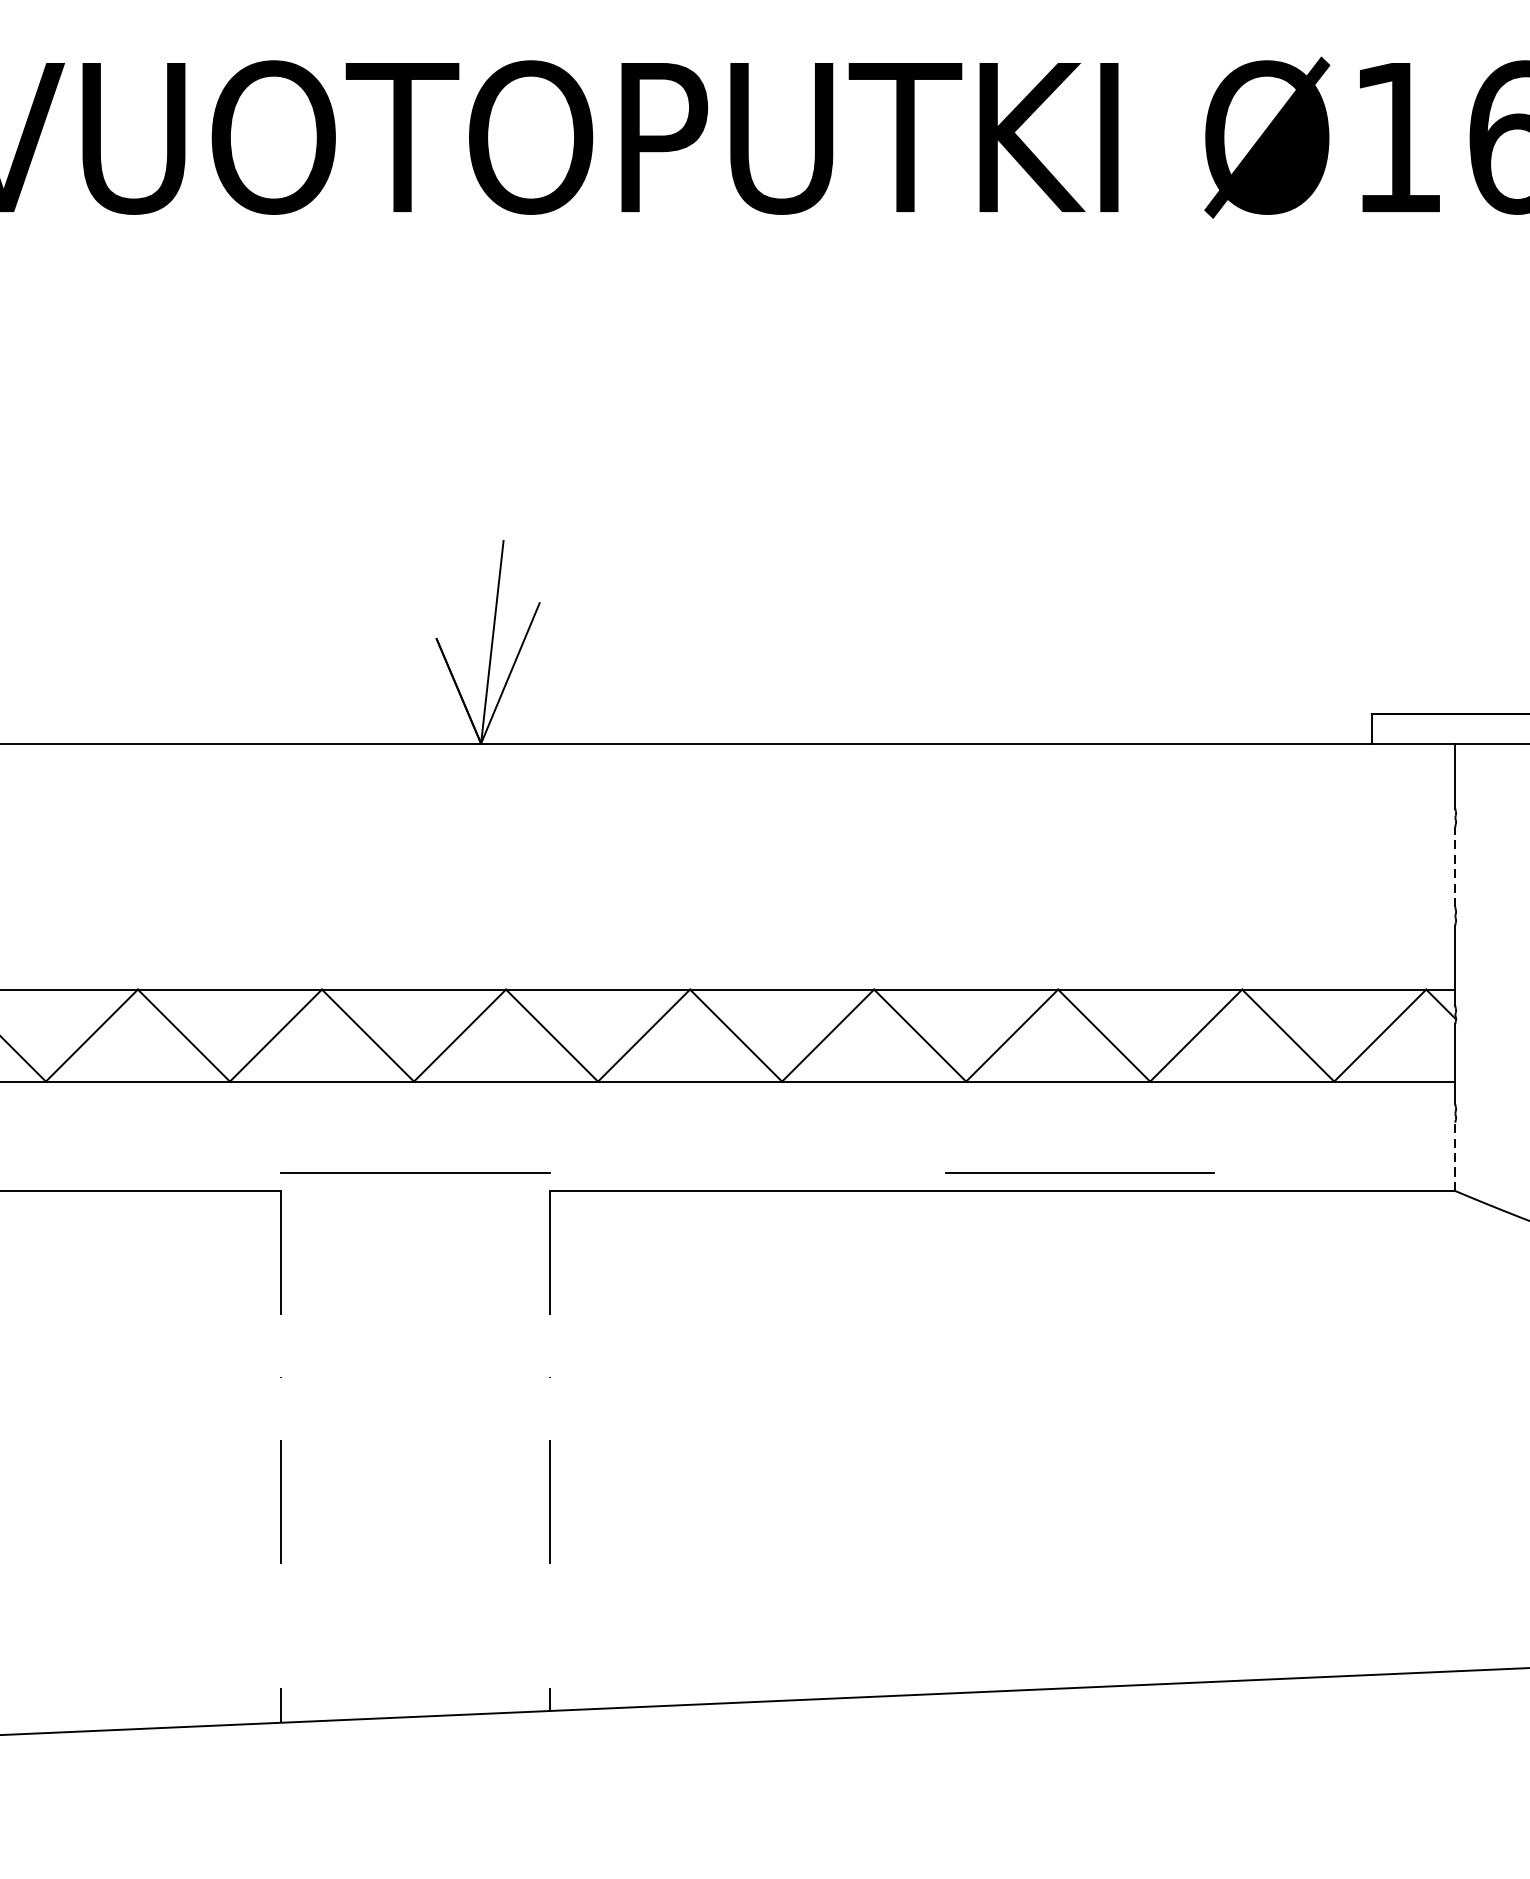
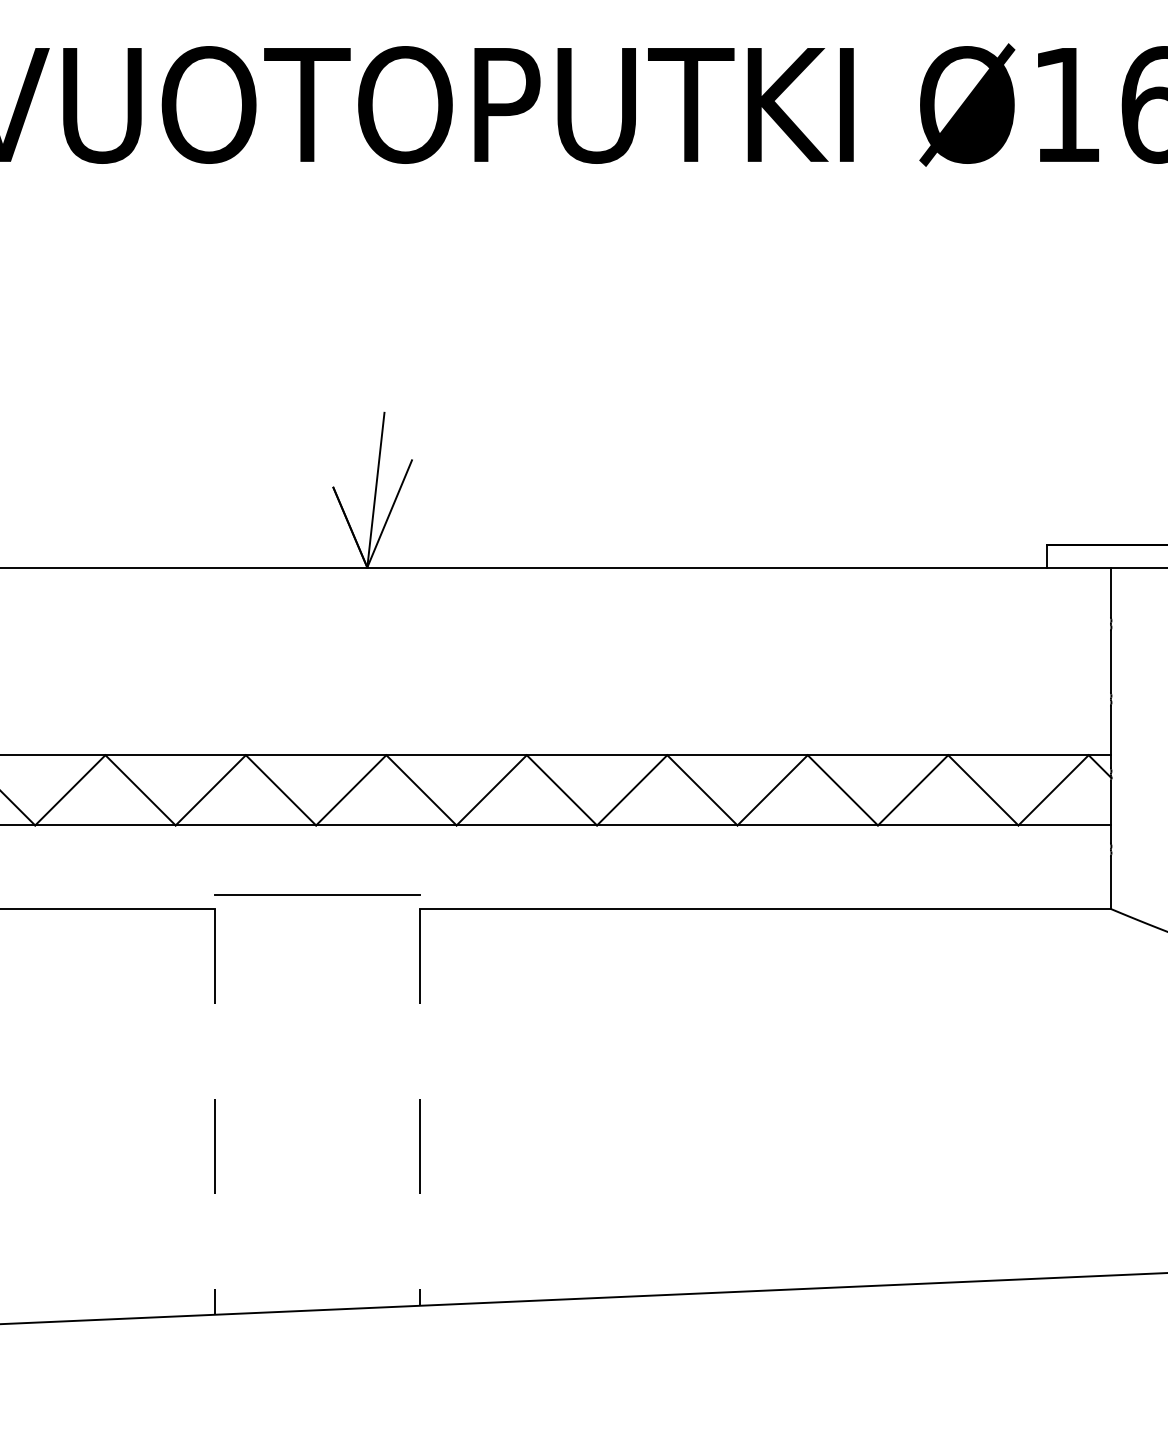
line: (1454, 866) -> (1110, 661), dashed -> solid
line: (1454, 1156) -> (1110, 882), dashed -> solid
line: (1080, 1172) -> (824, 894), removed

